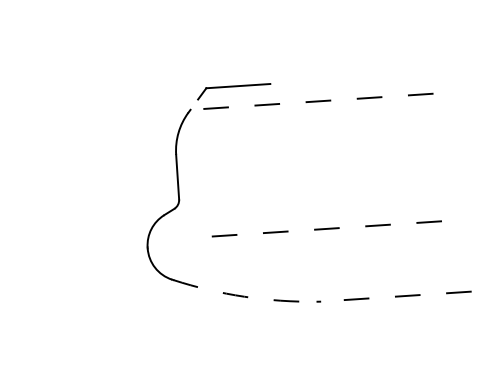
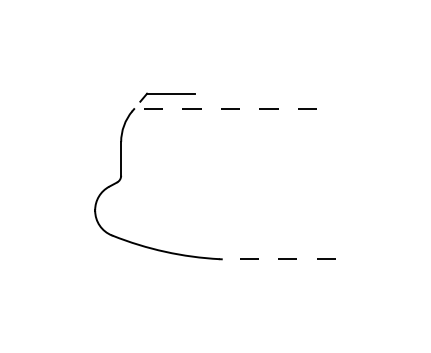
line: (326, 228) -> (230, 204), removed
arc: (244, 296) -> (165, 251), dashed -> solid

